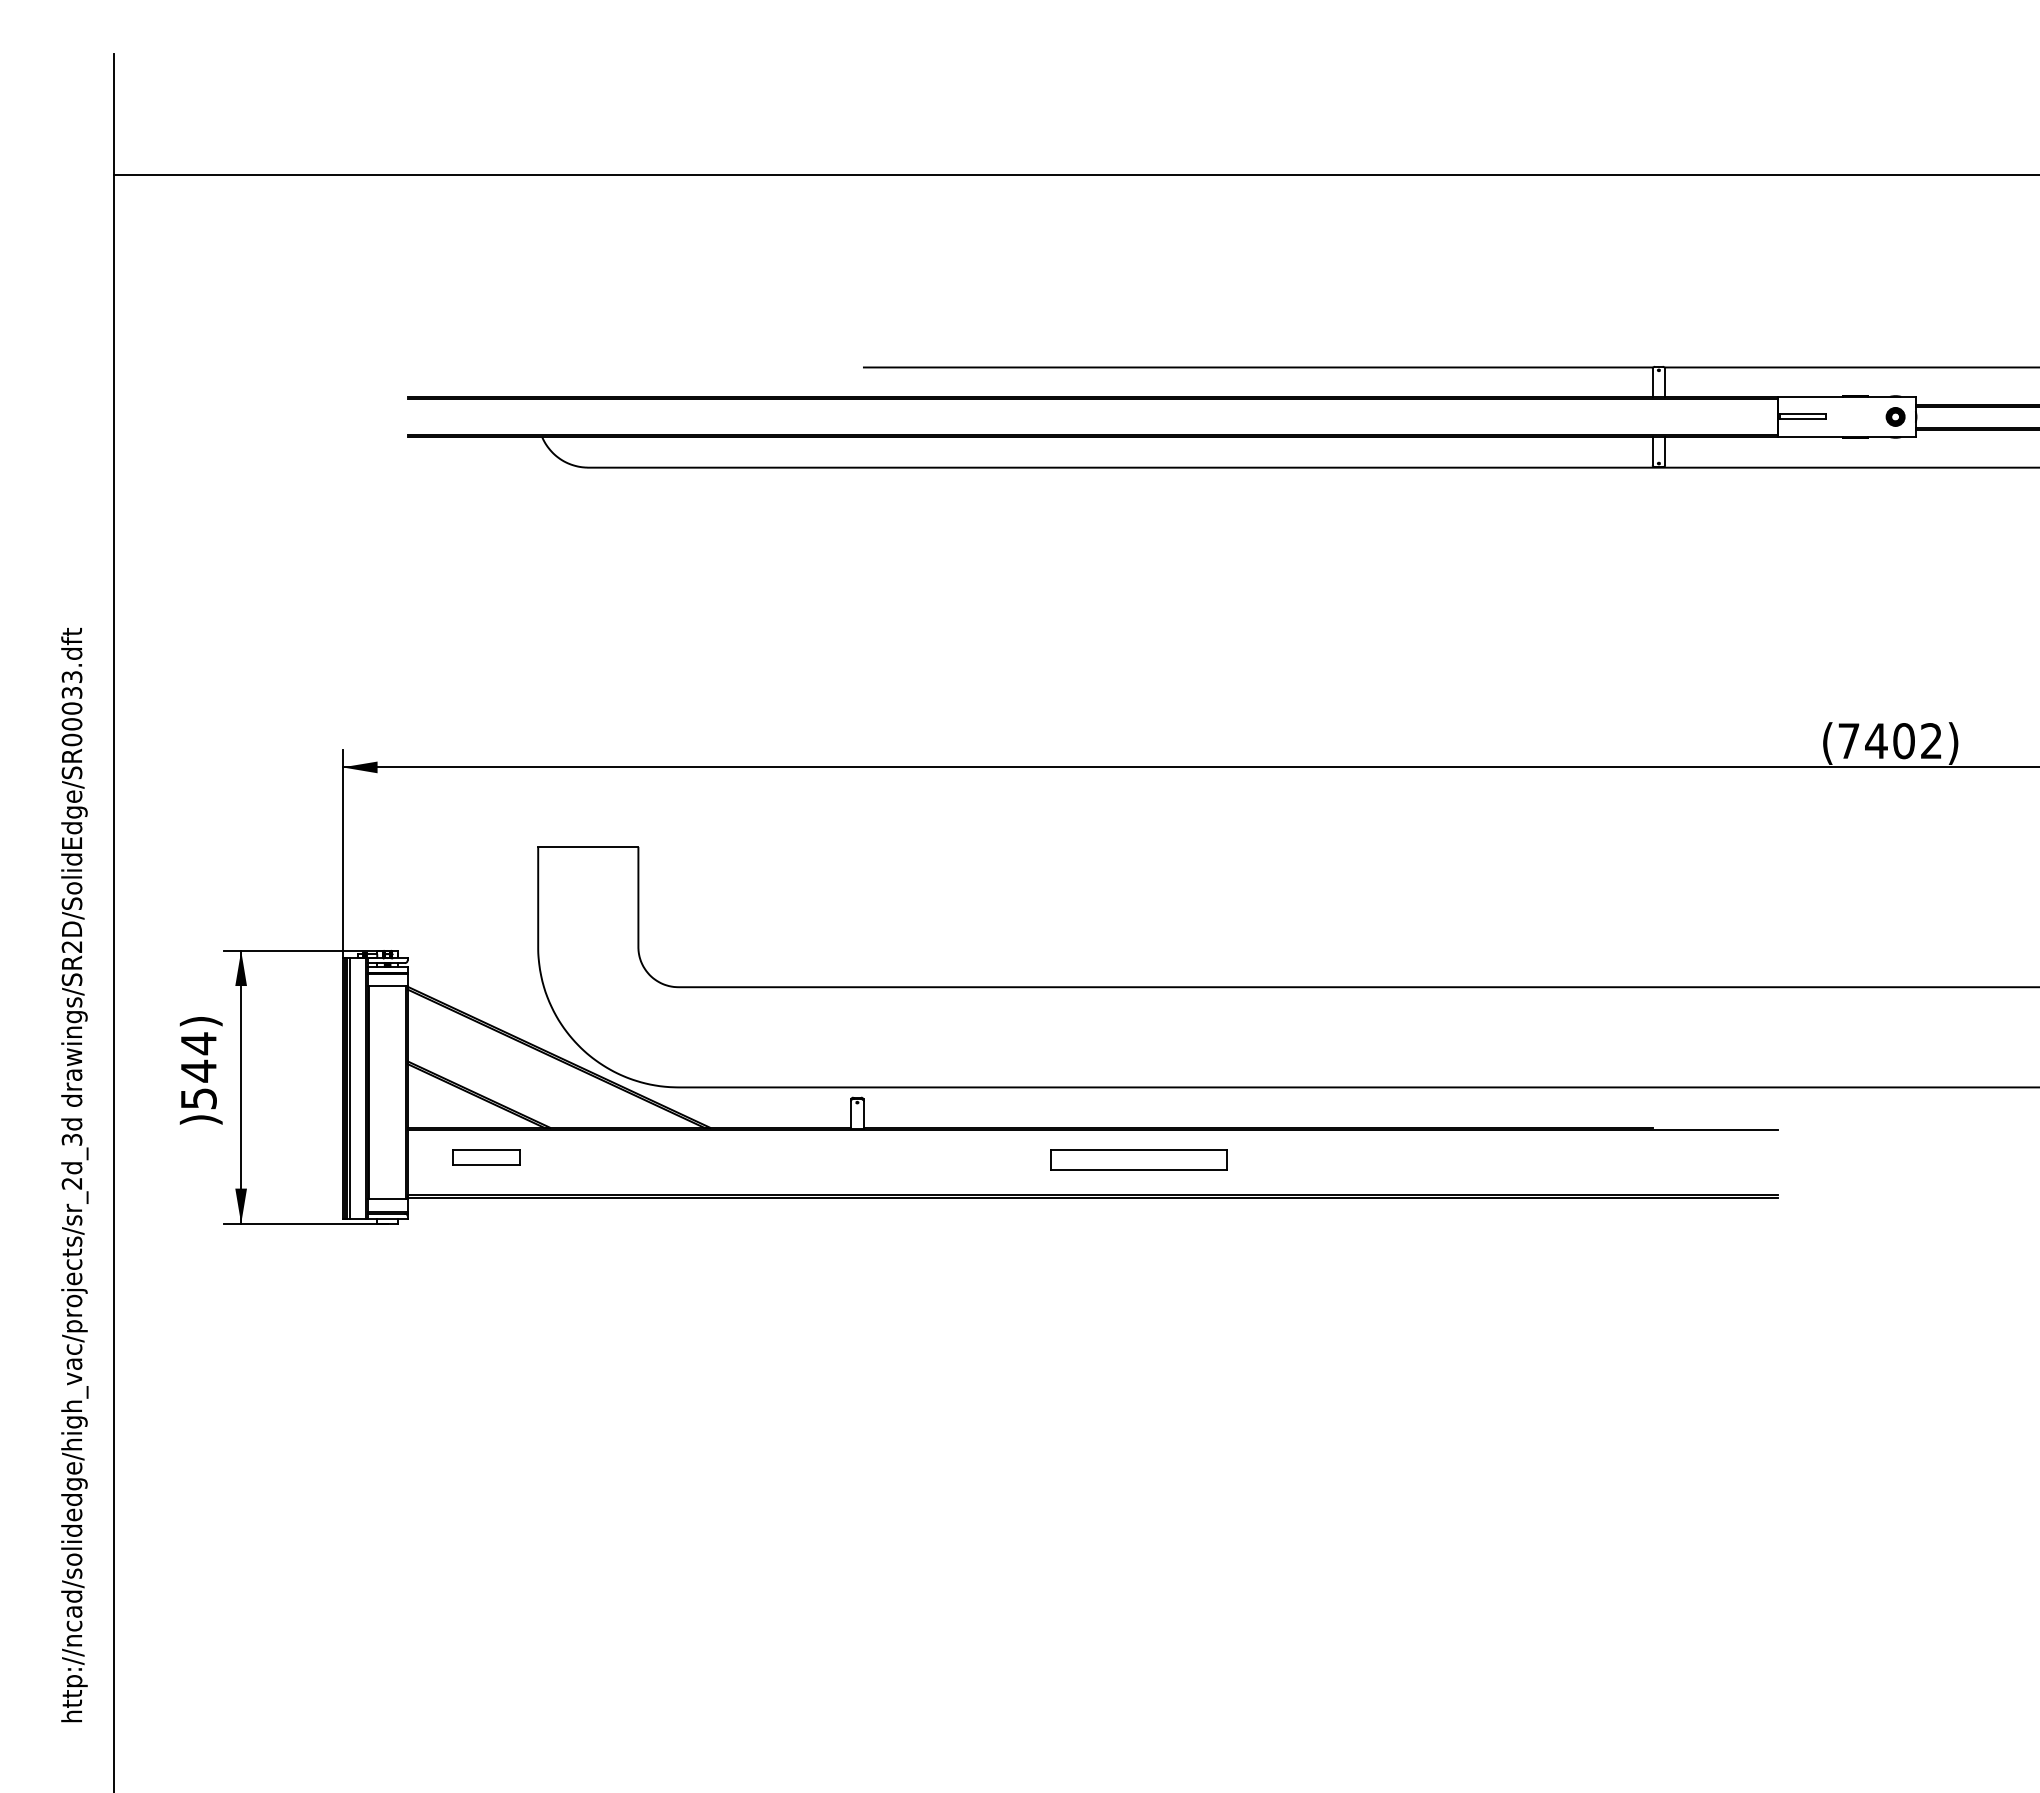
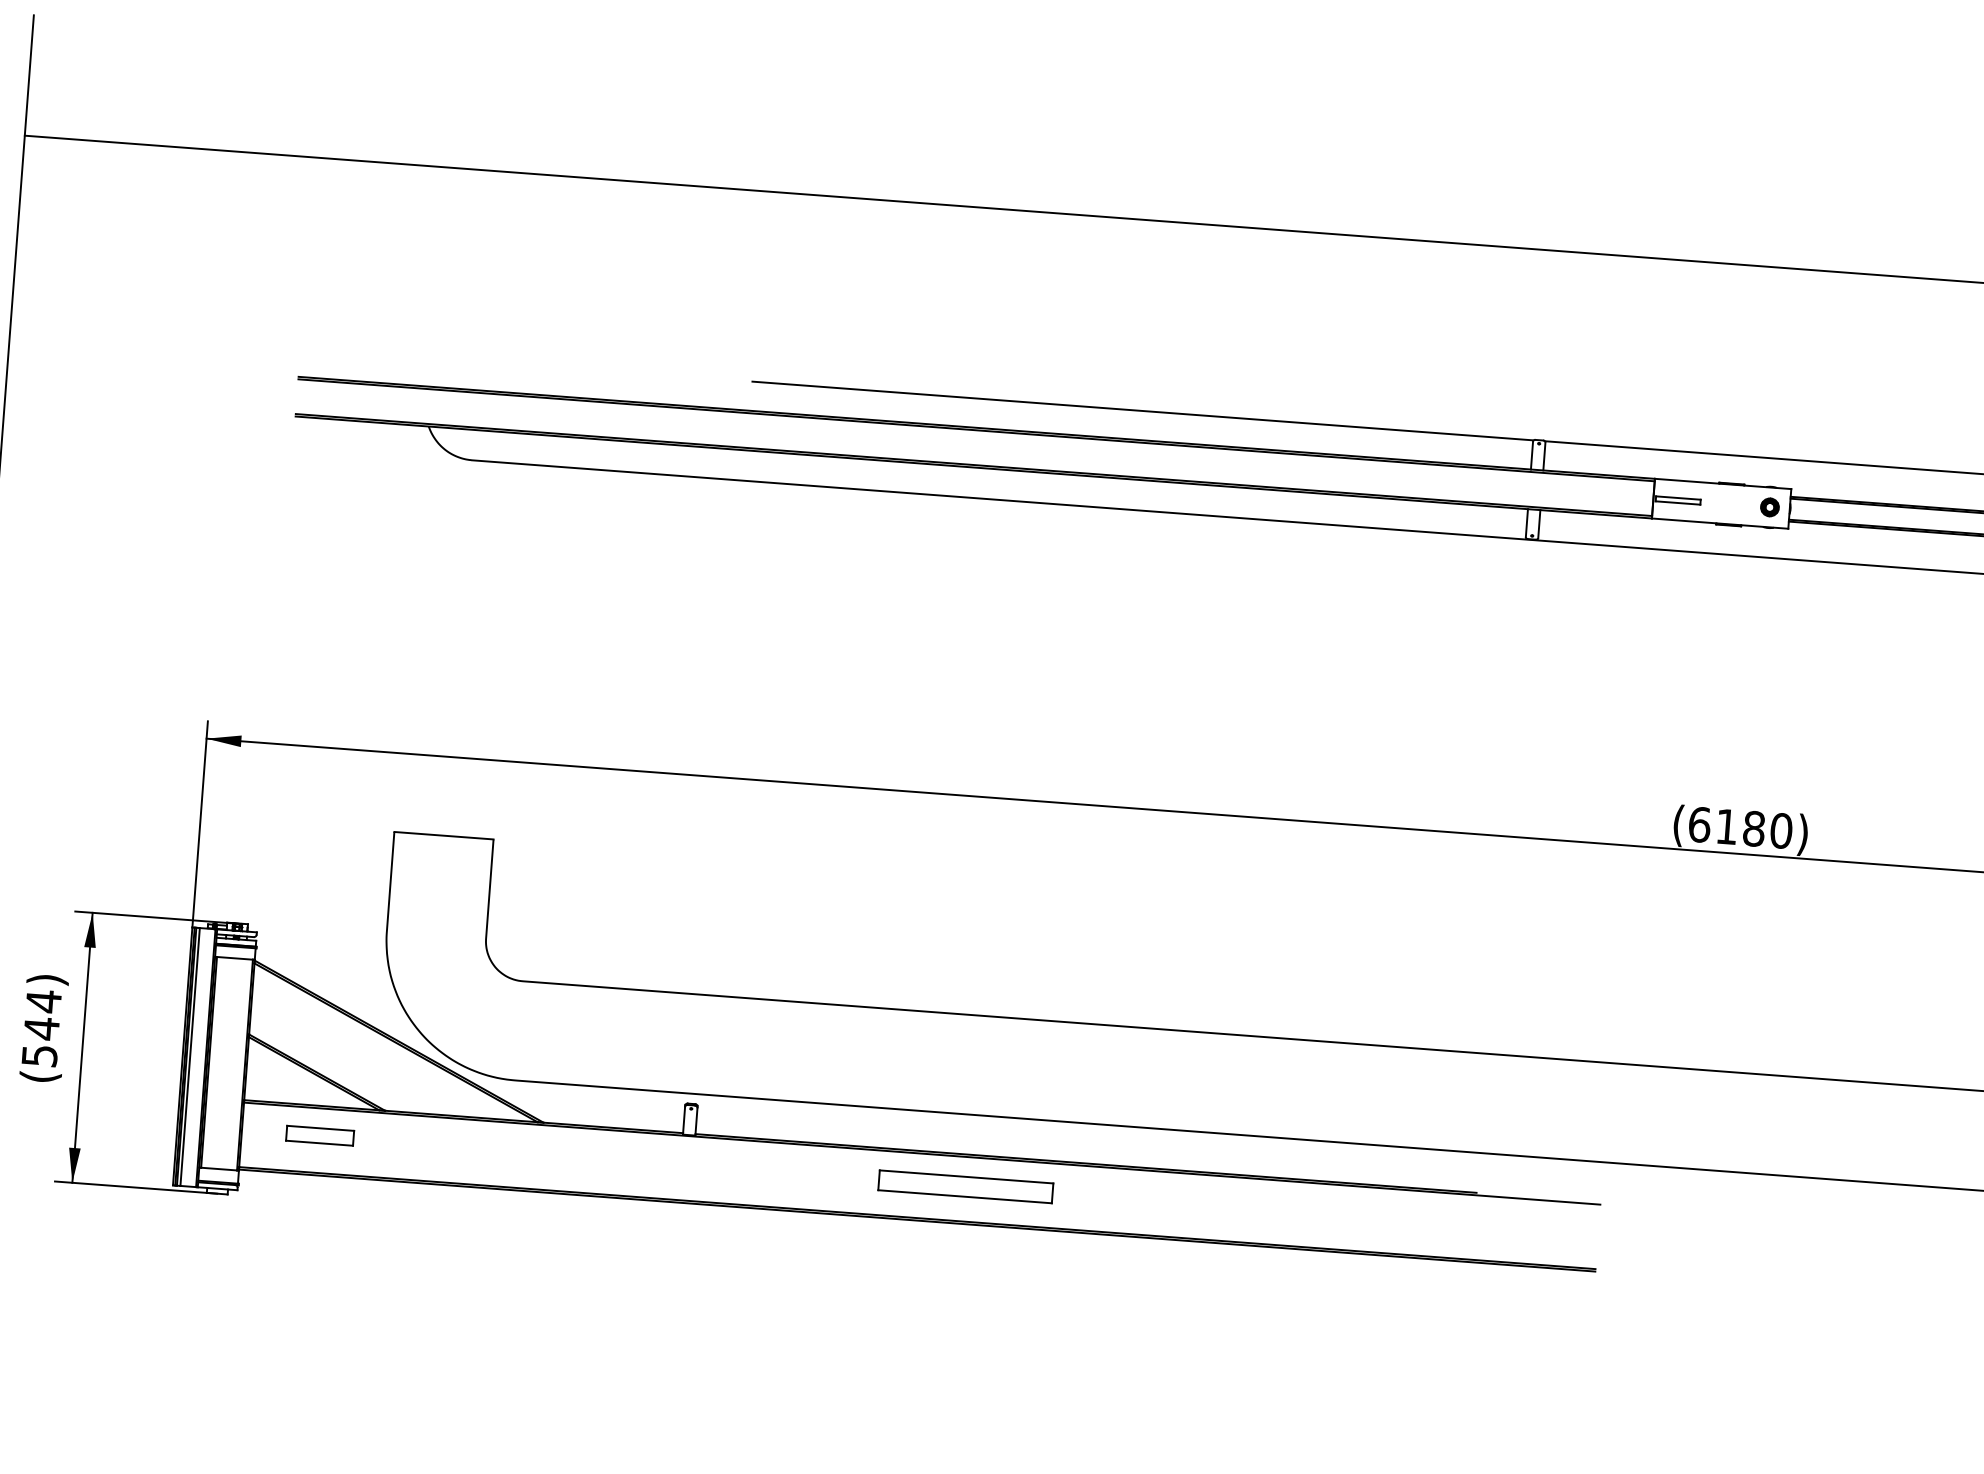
text: (1890, 741) -> (1740, 828), 7402 -> 6180
text: (200, 1119) -> (39, 1076), ) -> (

